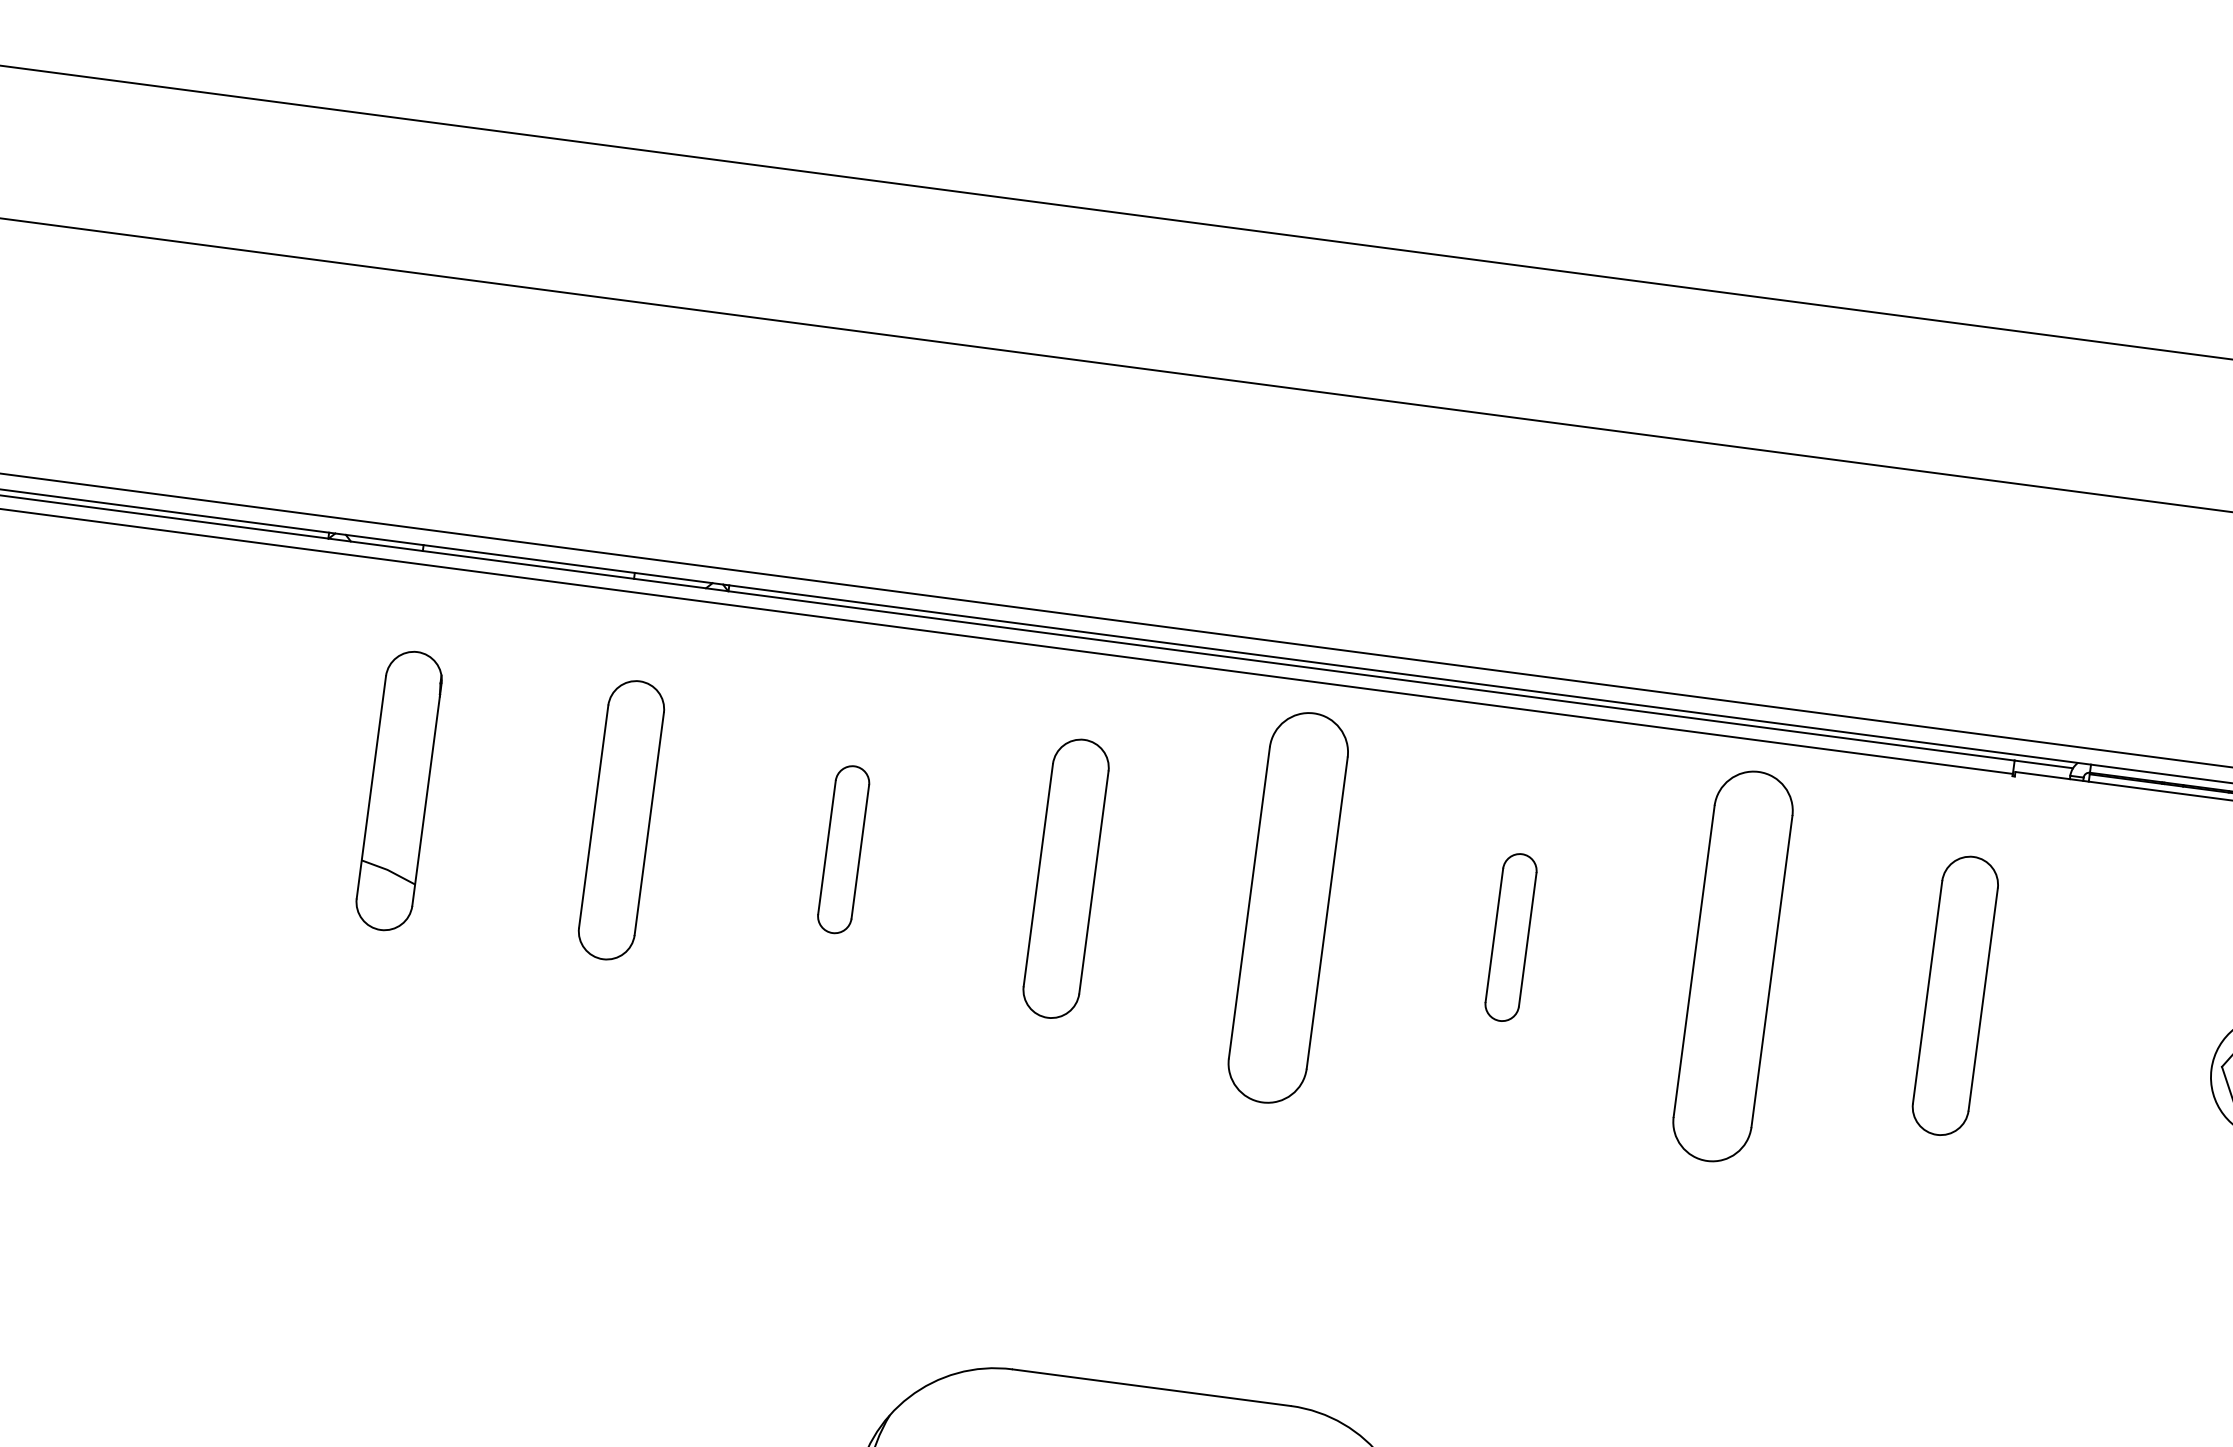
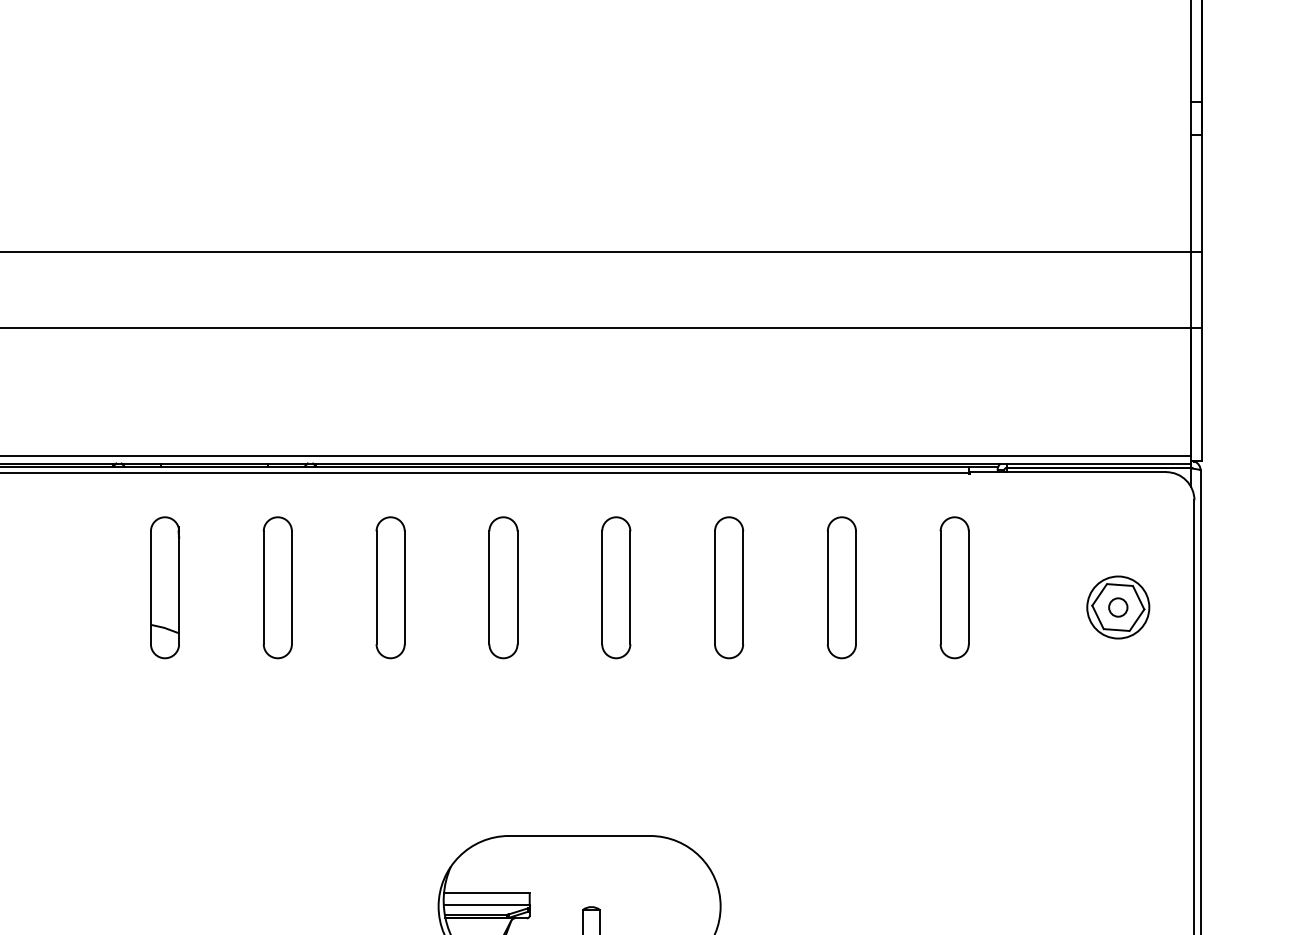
part: (843, 848) -> (390, 587), size x1.67
part: (1288, 907) -> (616, 587), size x0.71
part: (1511, 936) -> (729, 587), size x1.67
part: (1732, 965) -> (841, 587), size x0.71

